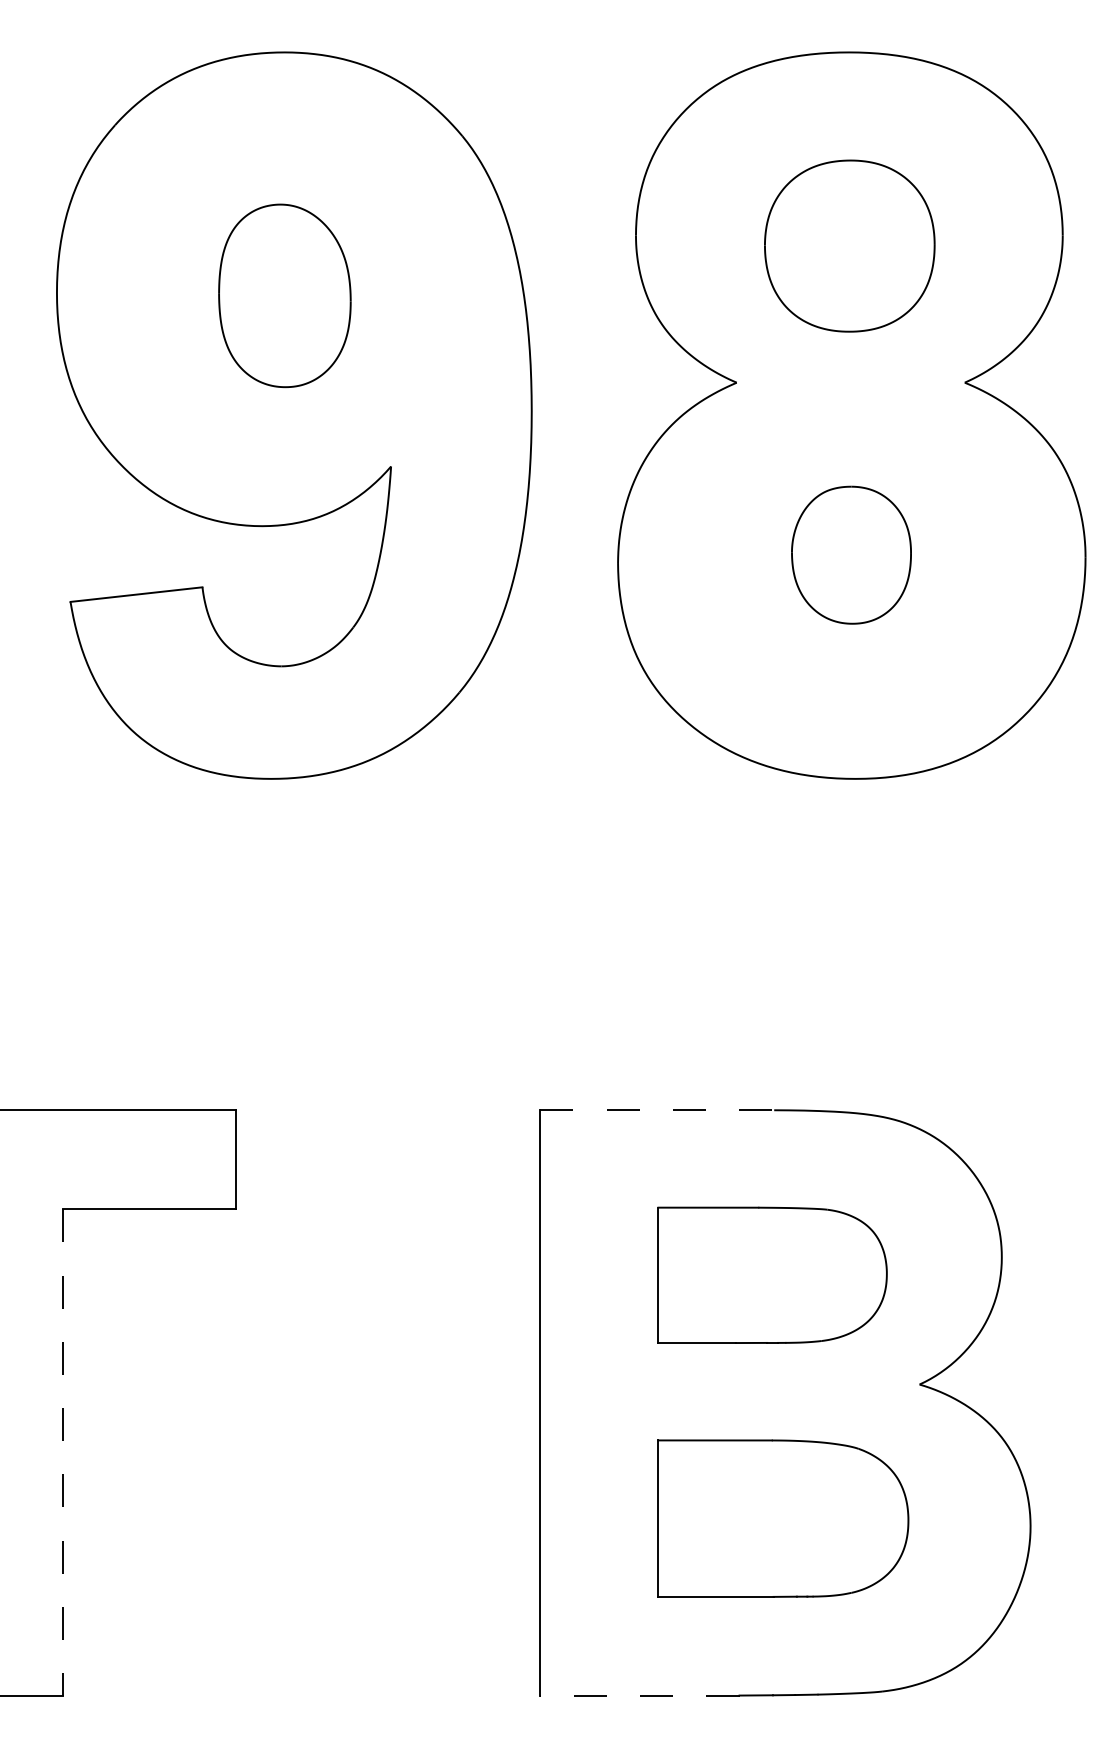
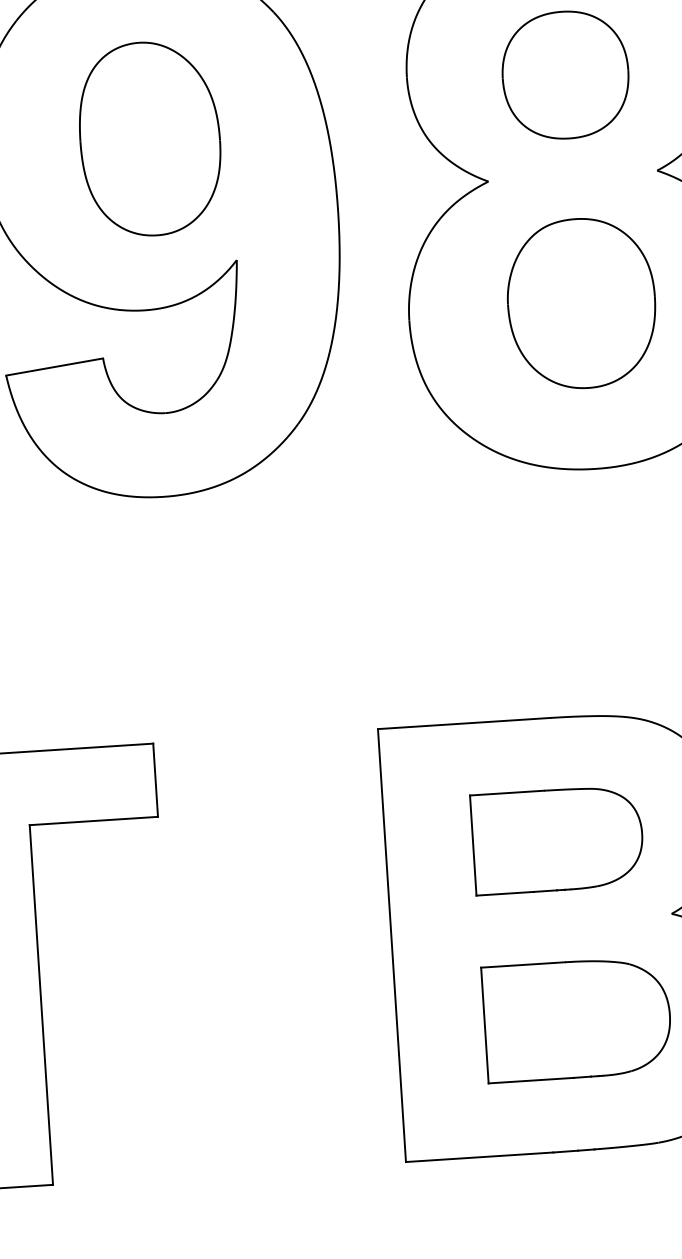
part: (284, 295) -> (149, 138), size x1.43
part: (851, 555) -> (581, 303), size x1.67
line: (657, 1110) -> (464, 723), dashed -> solid
line: (63, 1452) -> (41, 1005), dashed -> solid
line: (639, 1695) -> (479, 1157), dashed -> solid

